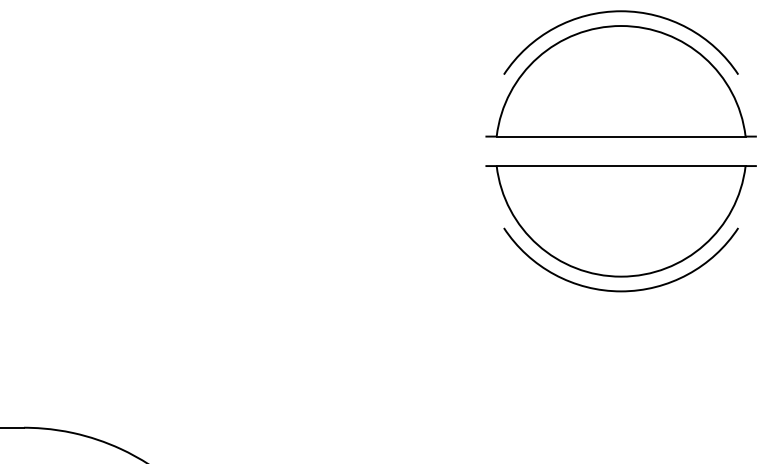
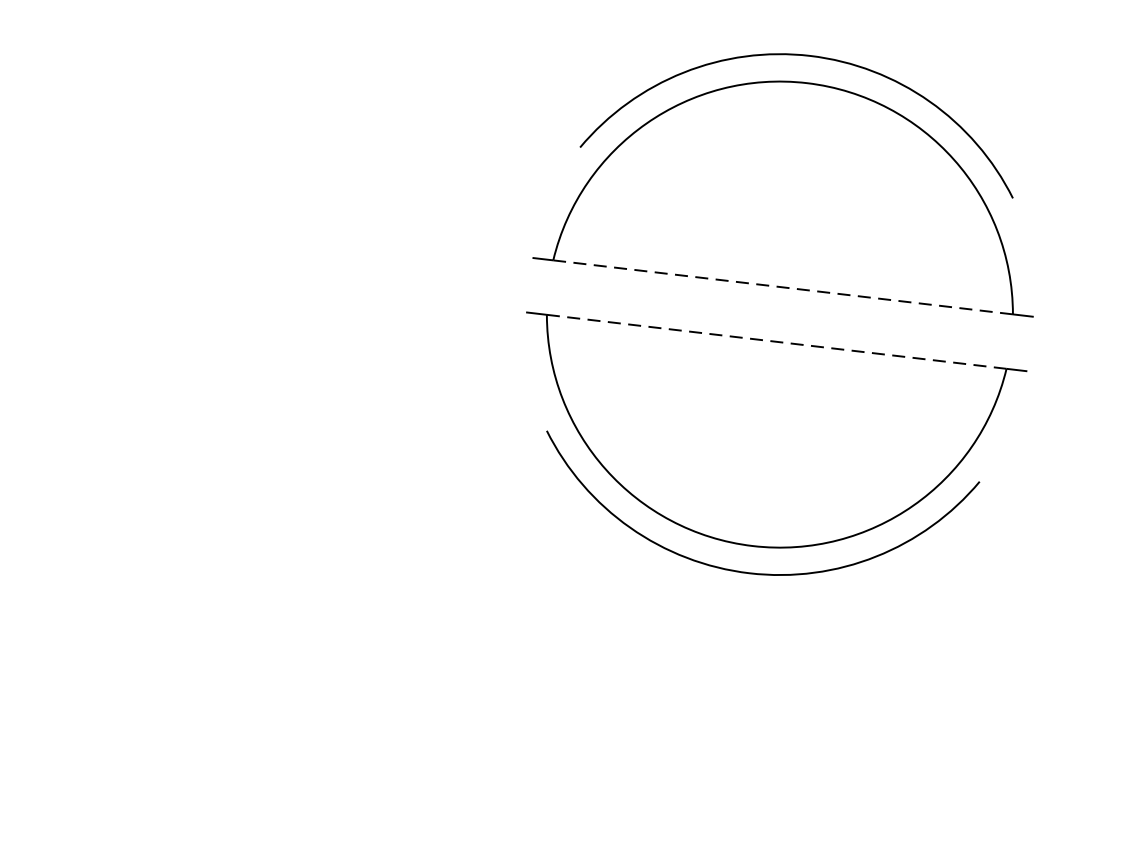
line: (620, 136) -> (781, 287), solid -> dashed
line: (621, 166) -> (777, 342), solid -> dashed

